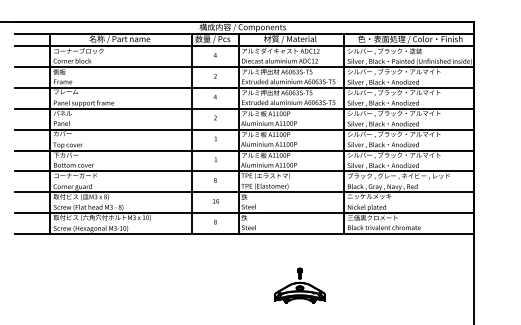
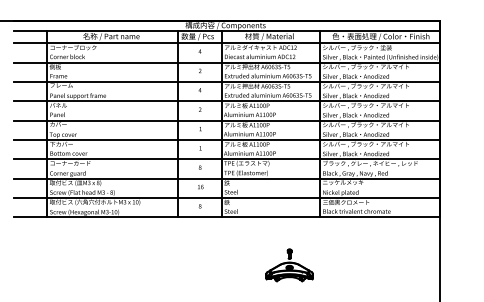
part: (299, 285) -> (289, 265), moved

